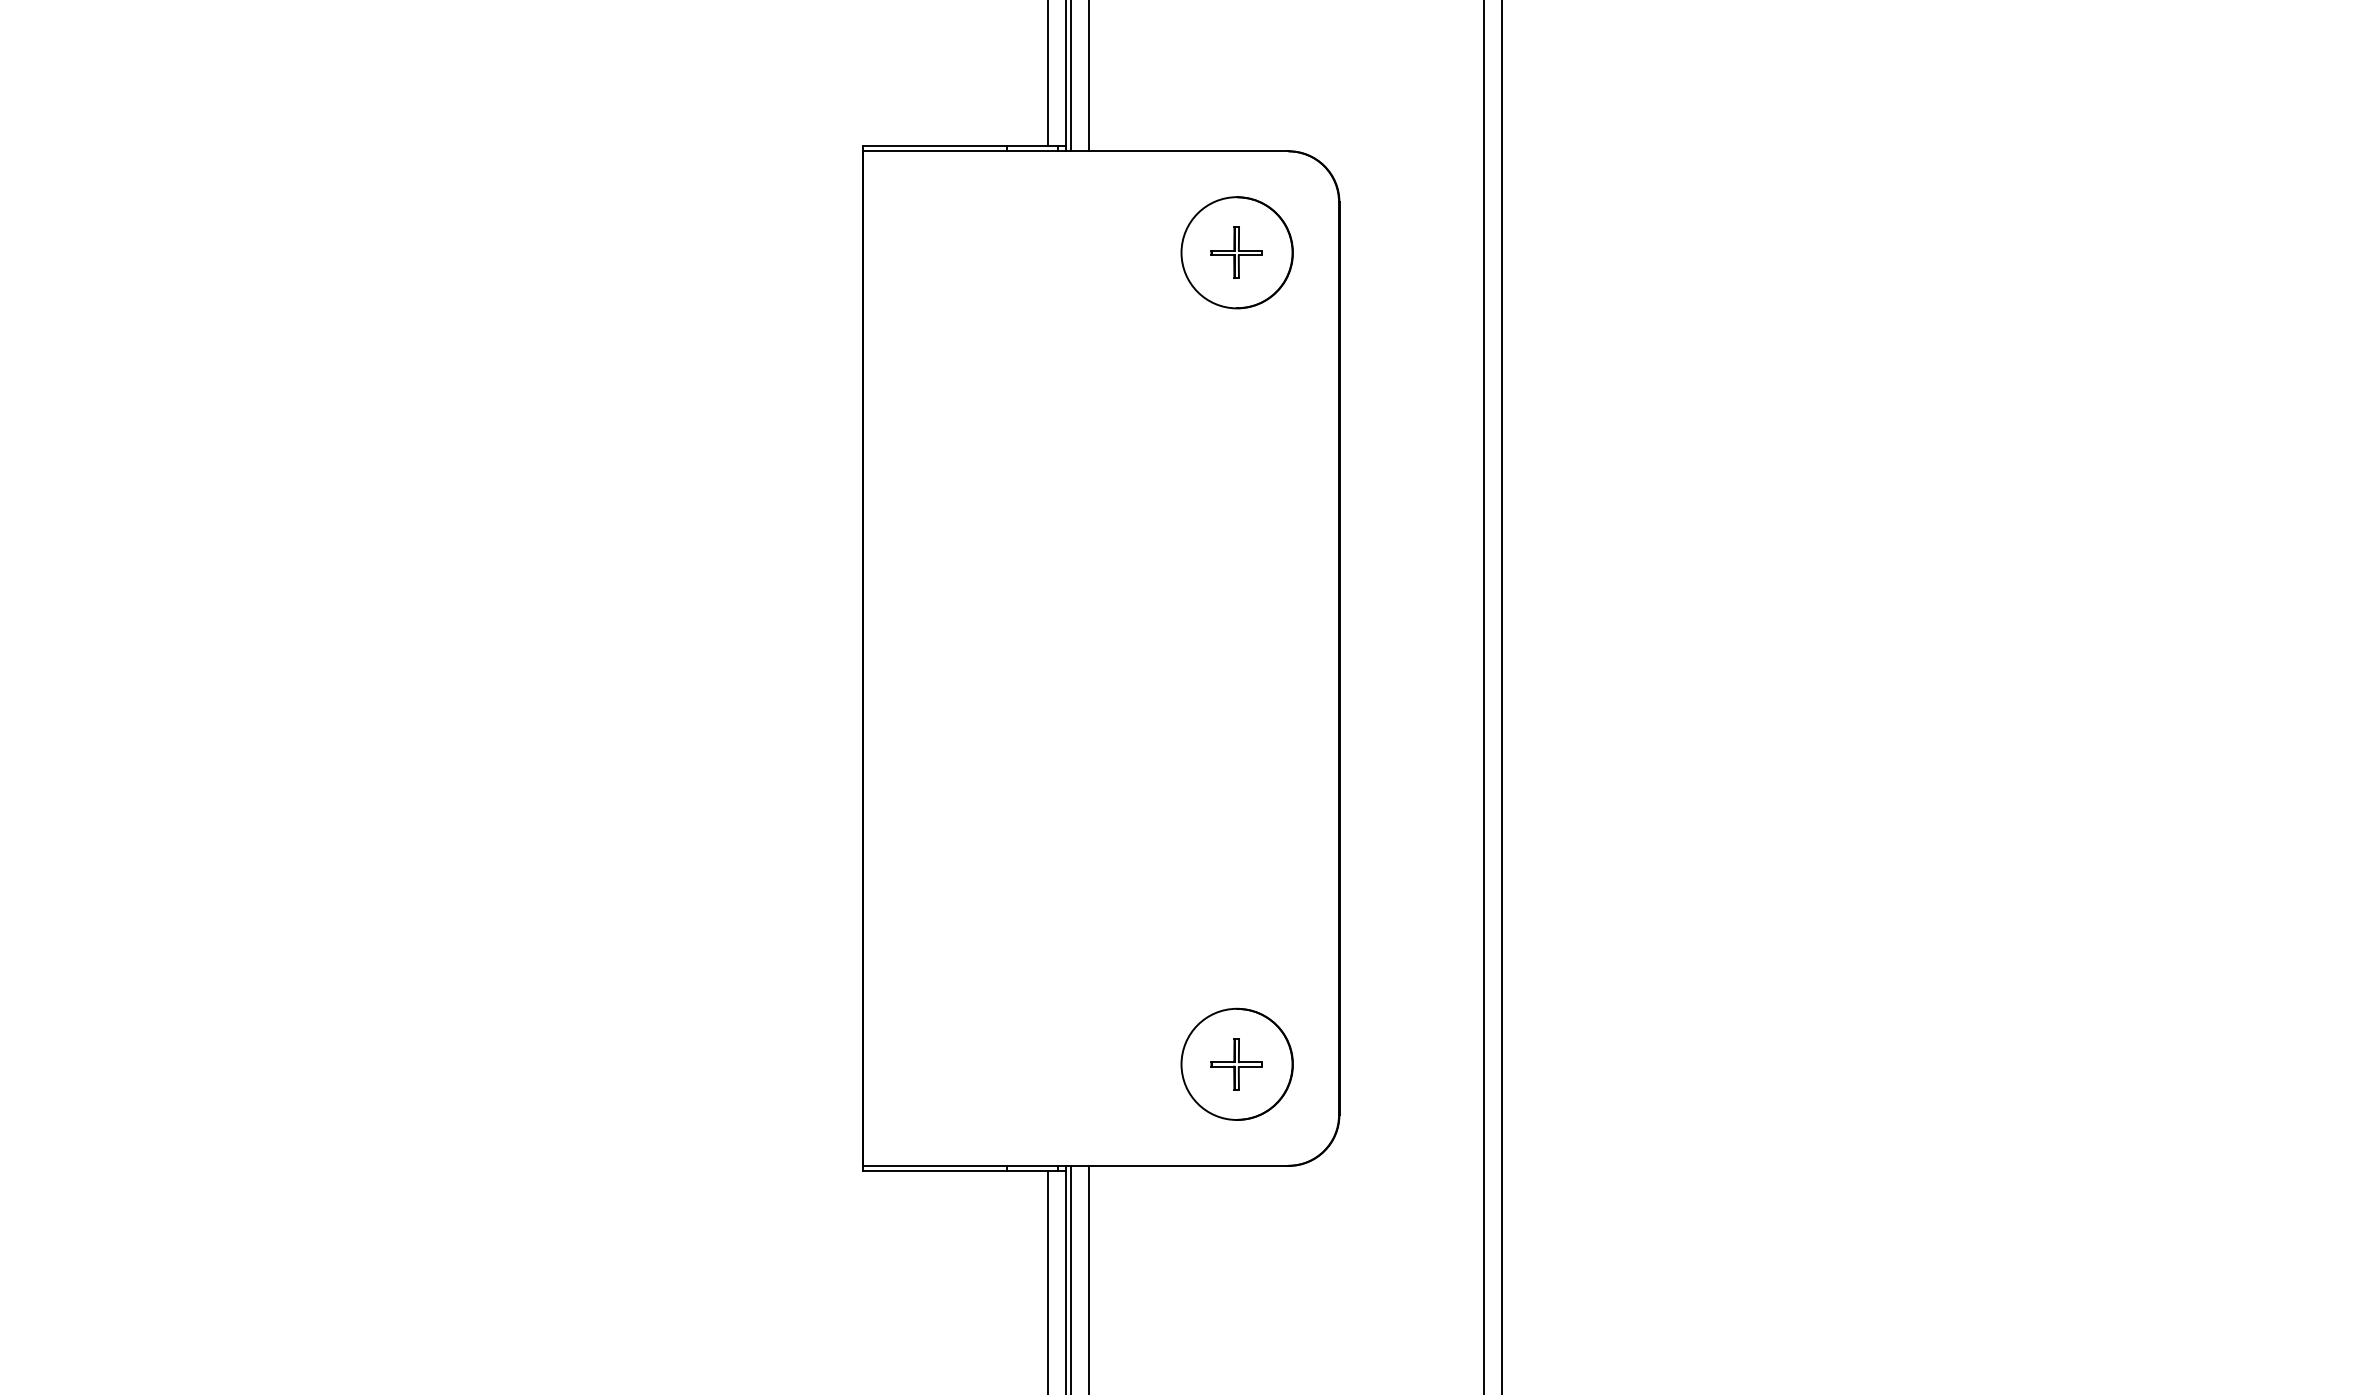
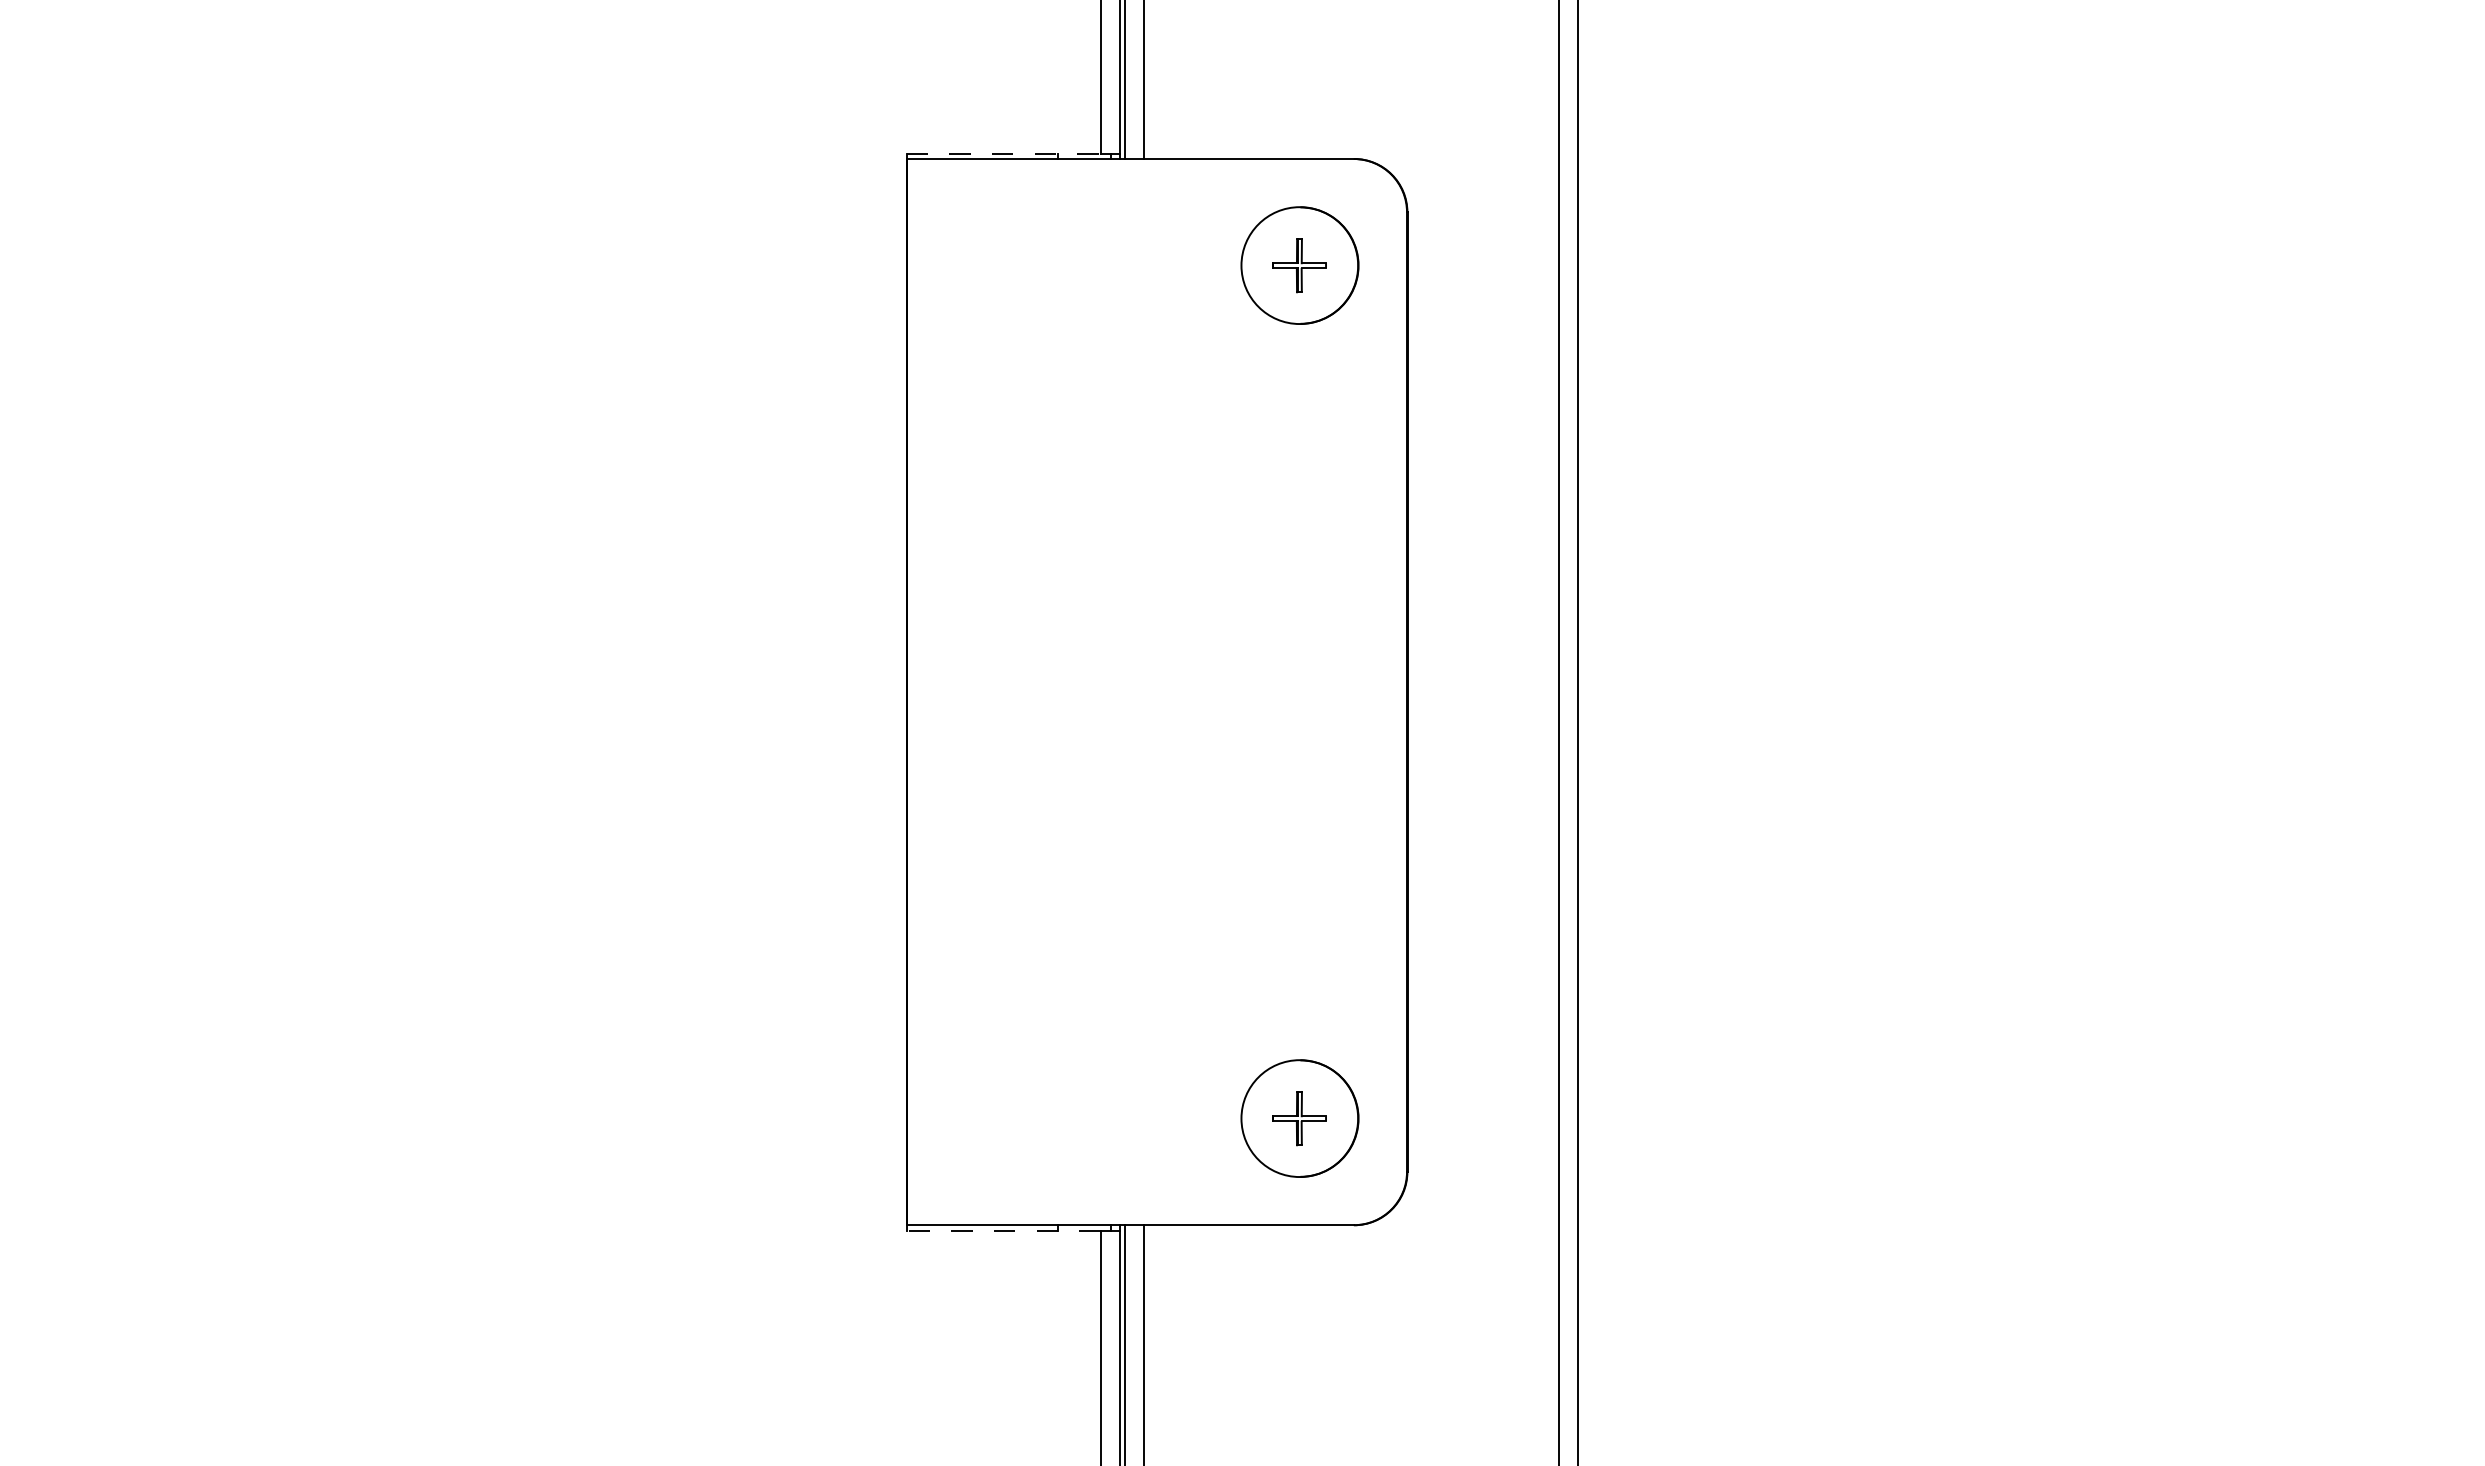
line: (956, 146) -> (1004, 153), solid -> dashed
line: (955, 1170) -> (1003, 1230), solid -> dashed

